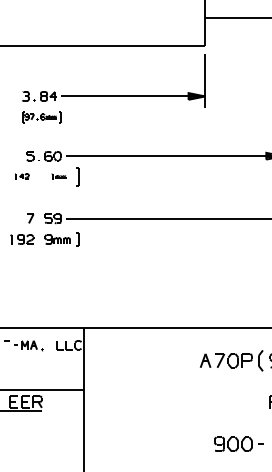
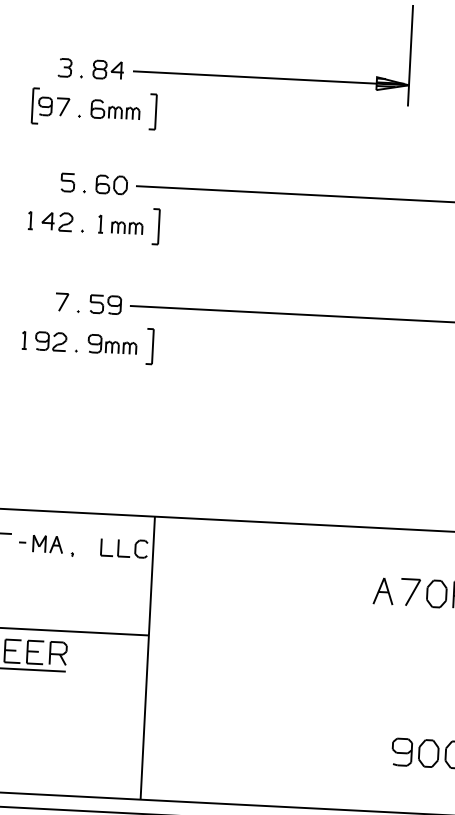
part: (41, 116) -> (93, 107), size x1.67
part: (22, 176) -> (51, 220), size x1.67
part: (58, 176) -> (119, 224), size x1.67
part: (77, 239) -> (150, 346), size x1.43

